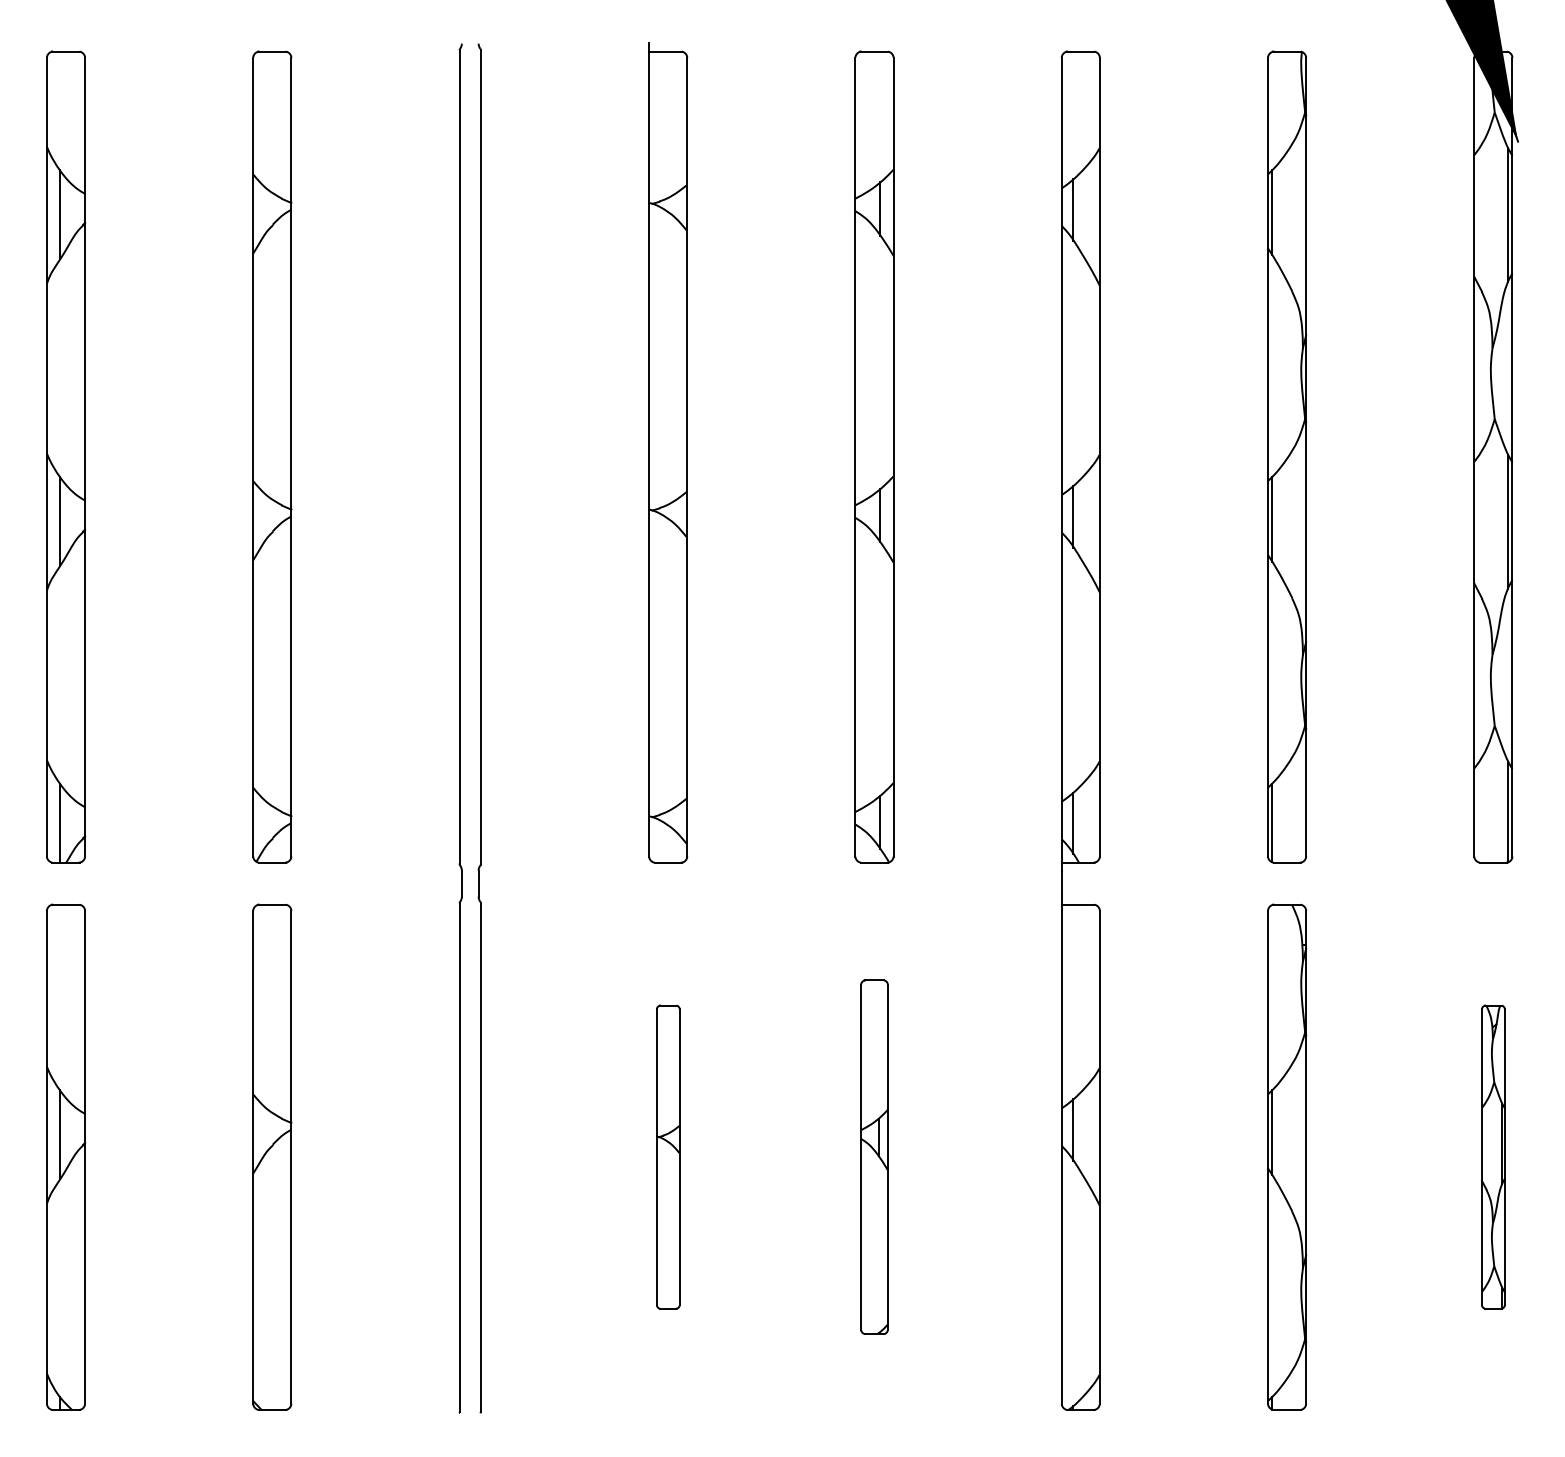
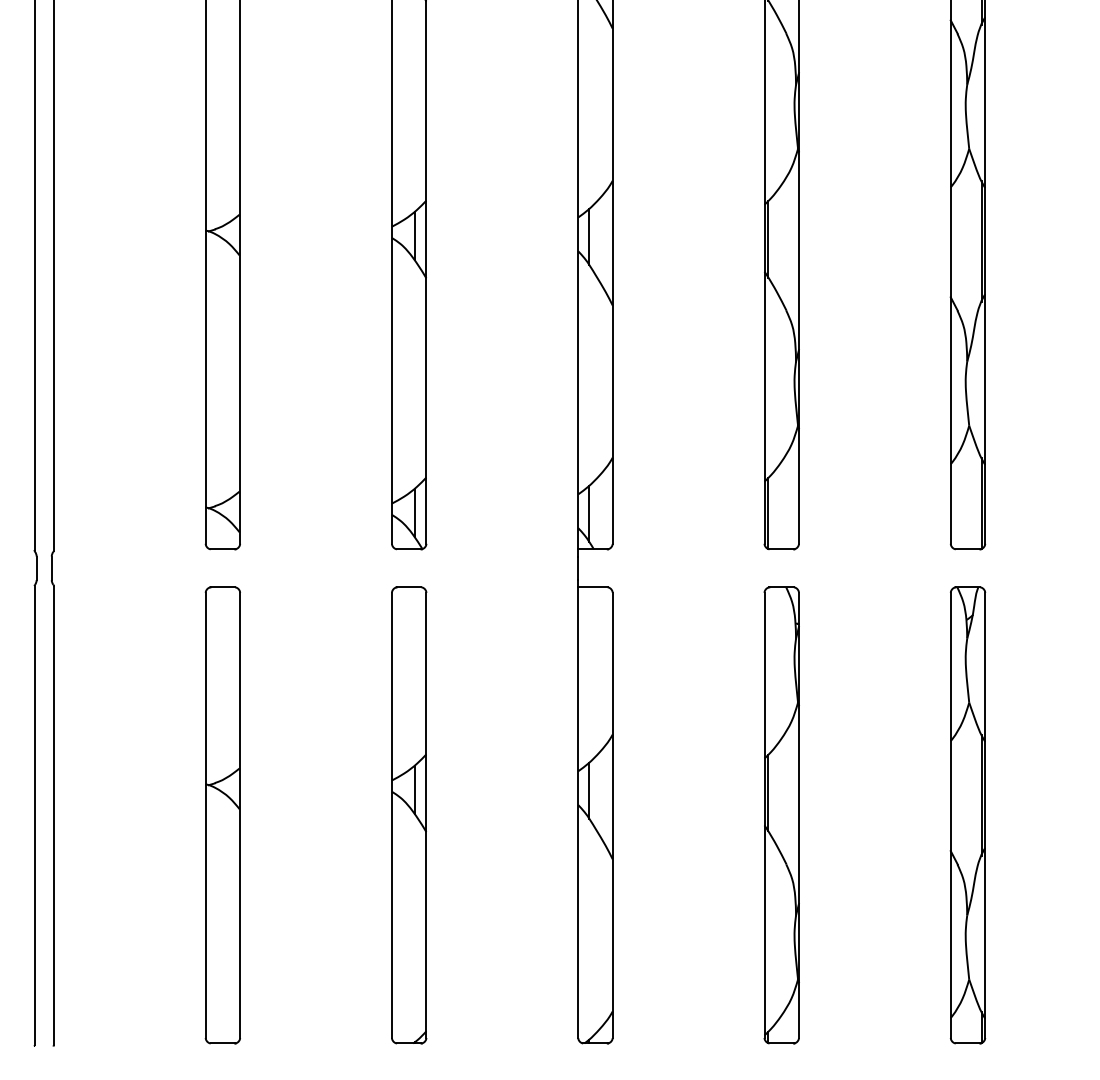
part: (668, 1156) -> (223, 814), size x1.67
part: (874, 1156) -> (409, 814), size x1.43
part: (1493, 1156) -> (968, 814), size x1.67

